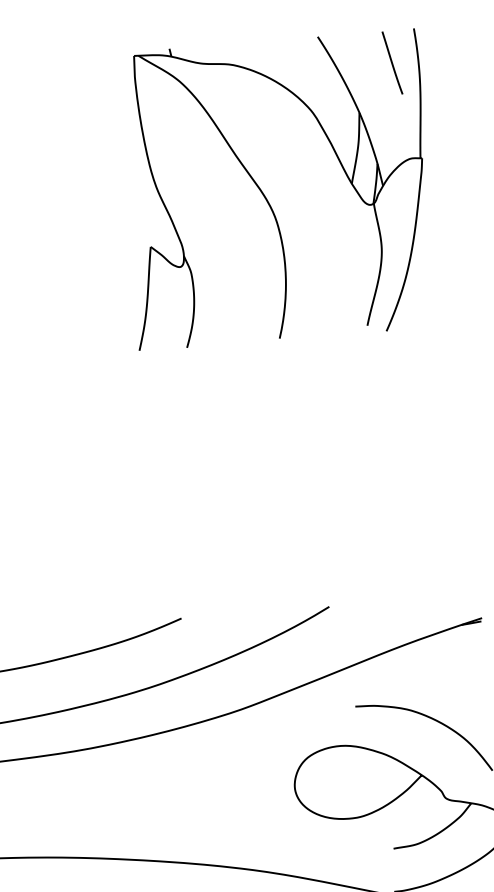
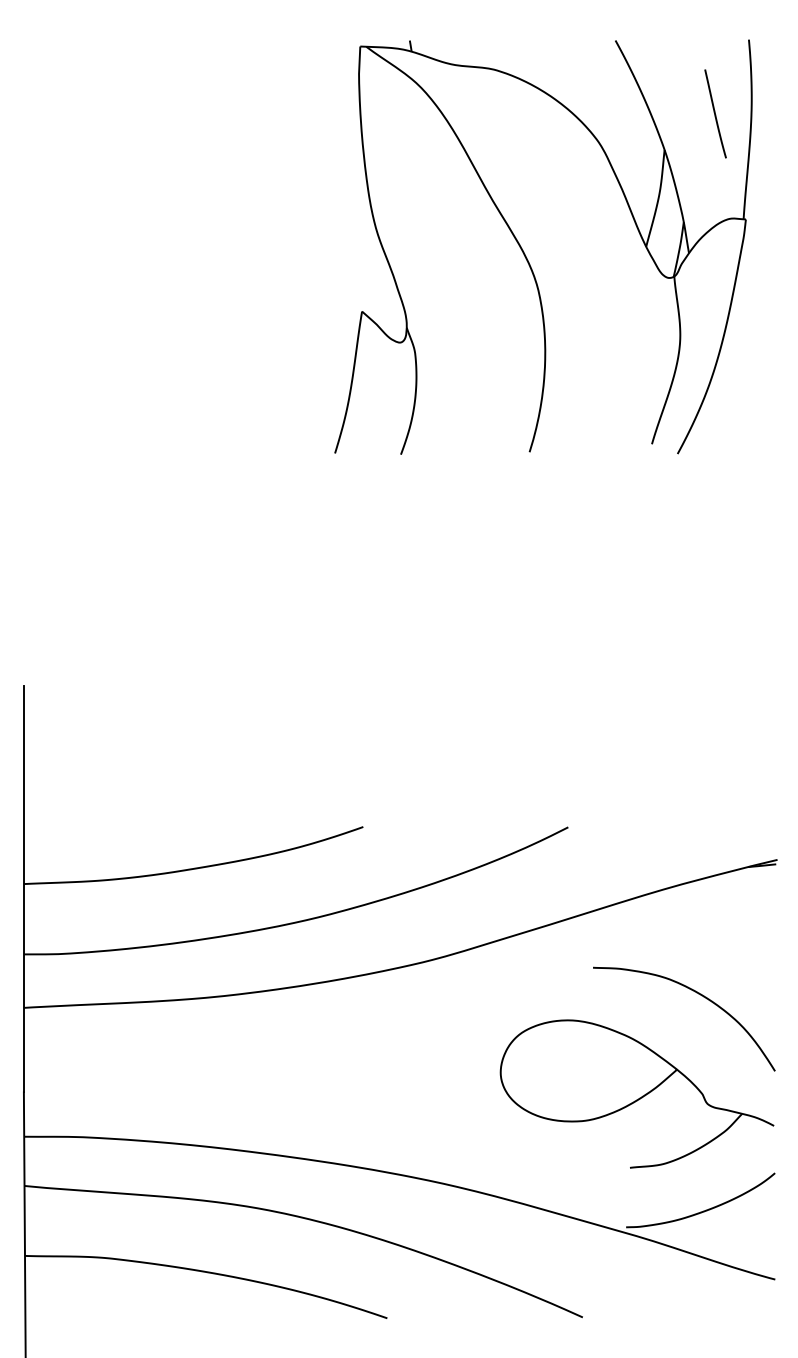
line: (392, 62) -> (715, 113), moved

